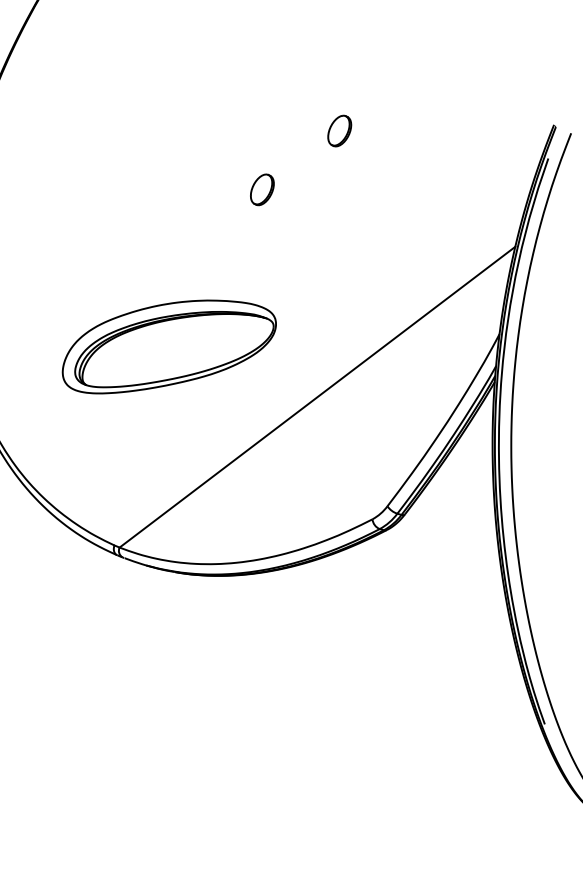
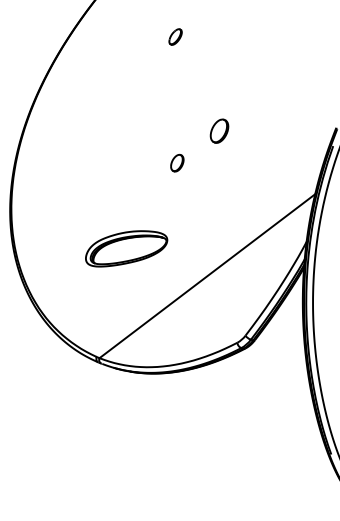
part: (339, 129) -> (219, 130), size x1.4
part: (169, 346) -> (126, 248), size x0.7

